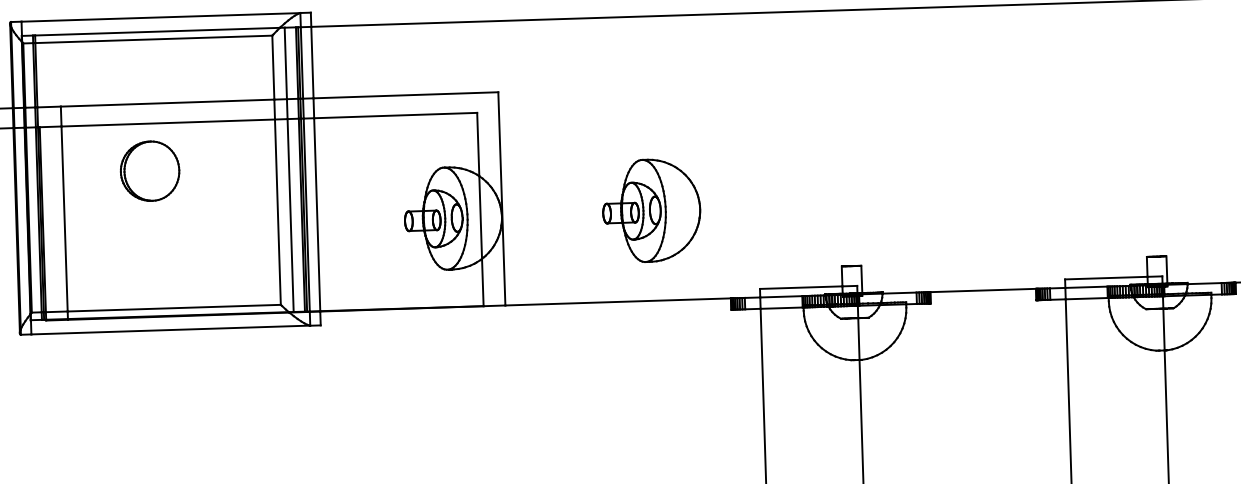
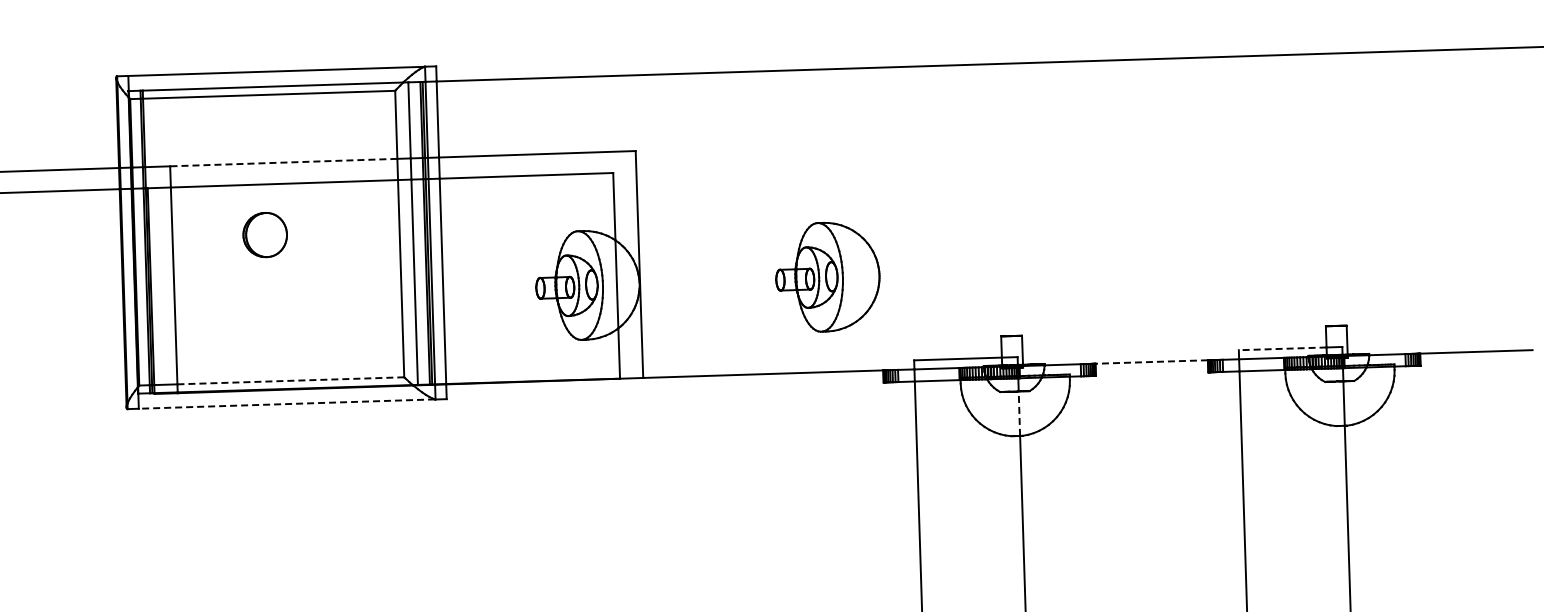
line: (167, 103) -> (283, 162), solid -> dashed
part: (150, 170) -> (265, 234), size x0.7
part: (651, 210) -> (827, 276), moved
line: (1106, 277) -> (1282, 348), solid -> dashed
line: (983, 290) -> (1151, 362), solid -> dashed
line: (174, 307) -> (291, 380), solid -> dashed
line: (170, 330) -> (286, 404), solid -> dashed
line: (858, 338) -> (1019, 413), solid -> dashed

